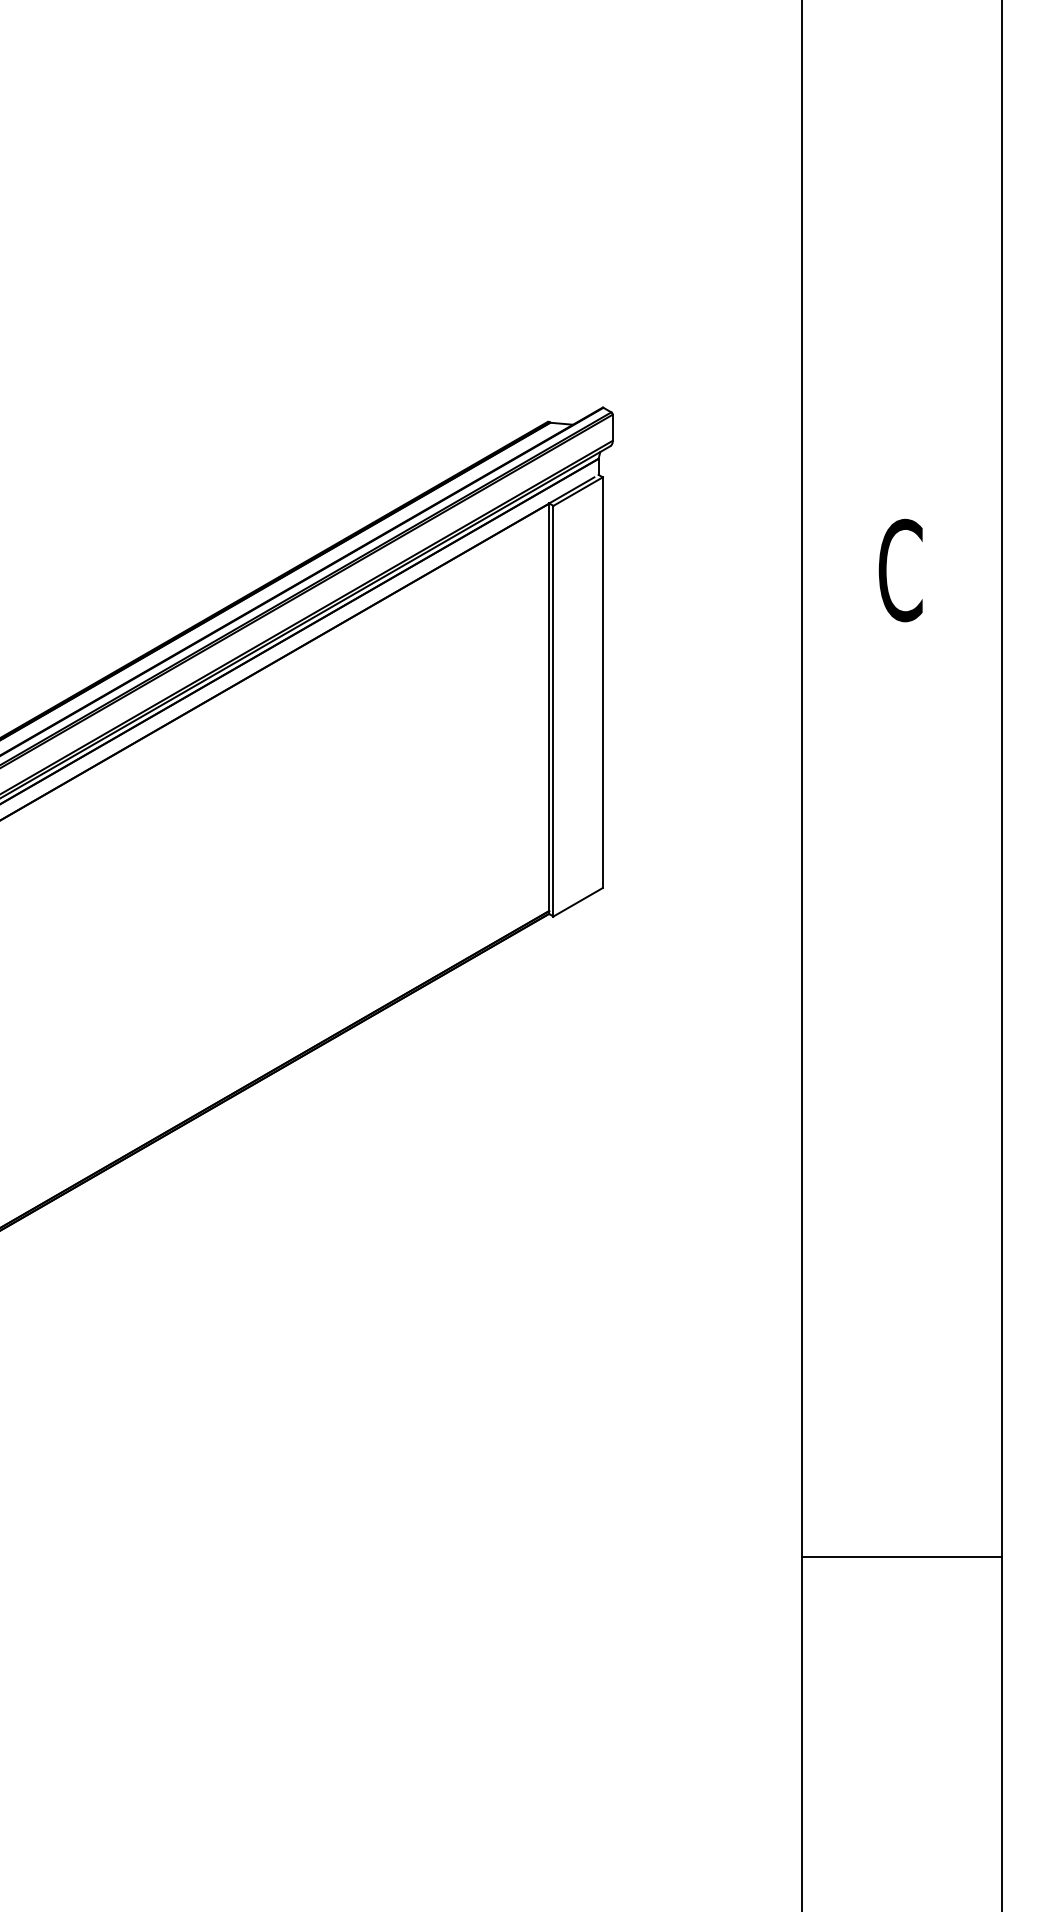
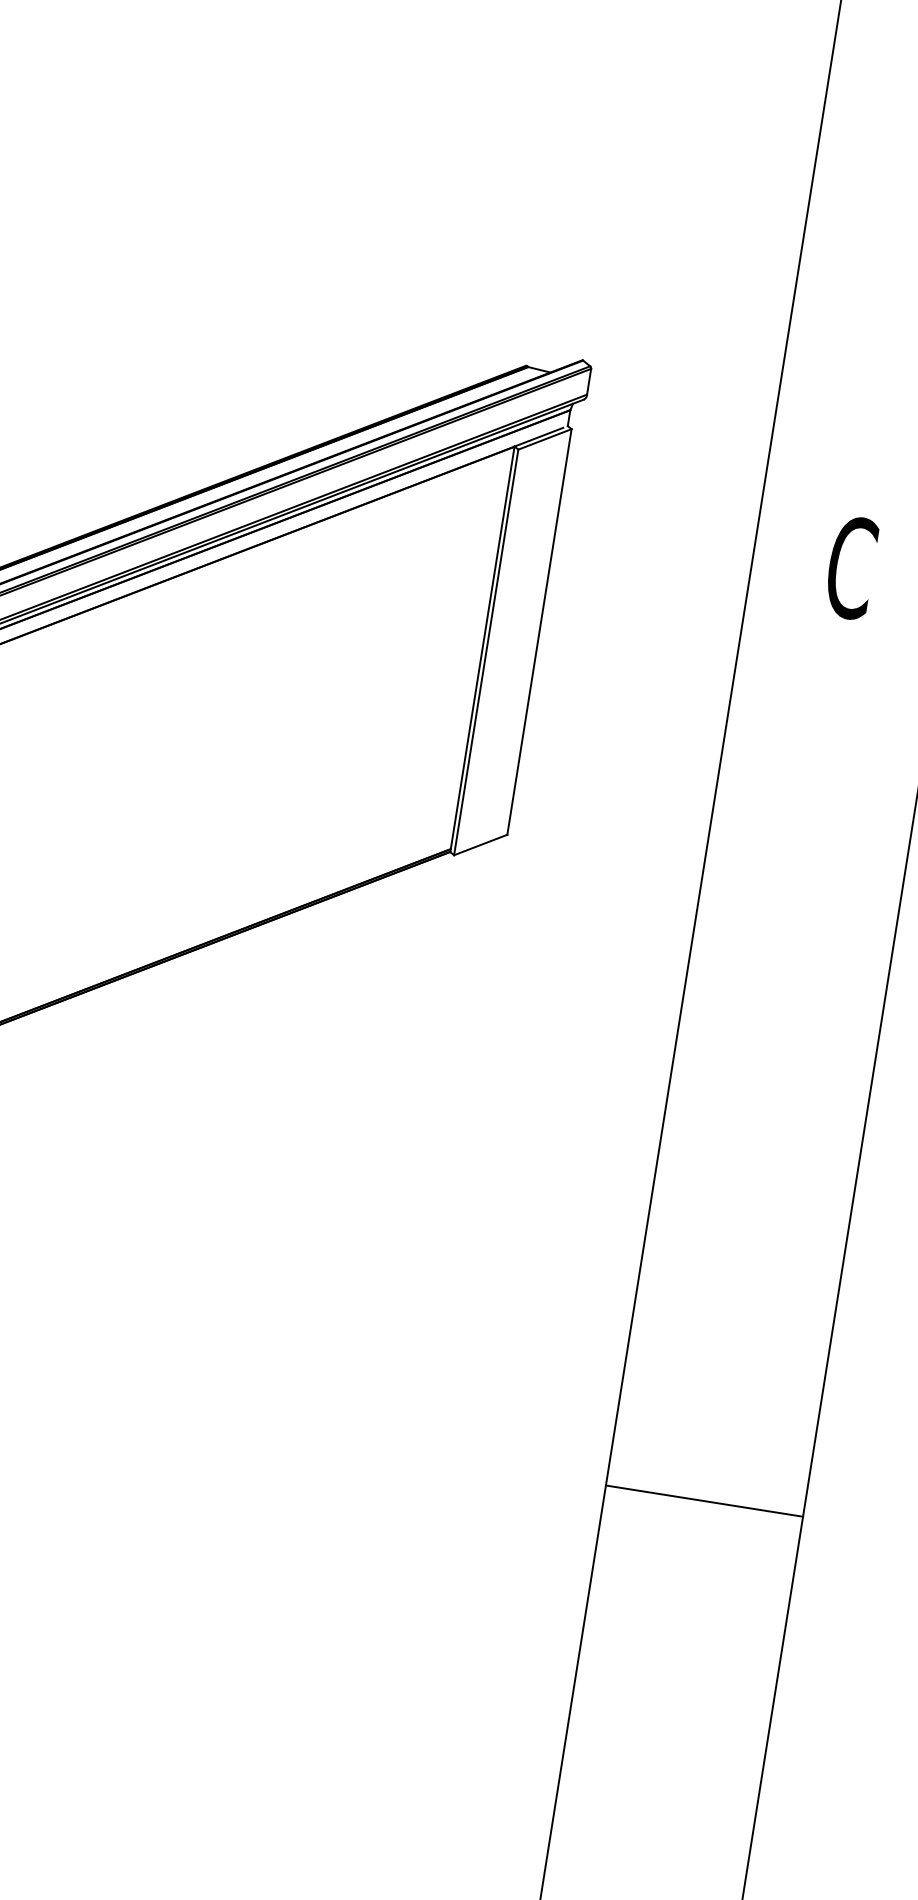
line: (901, 1557) -> (704, 1501), moved

